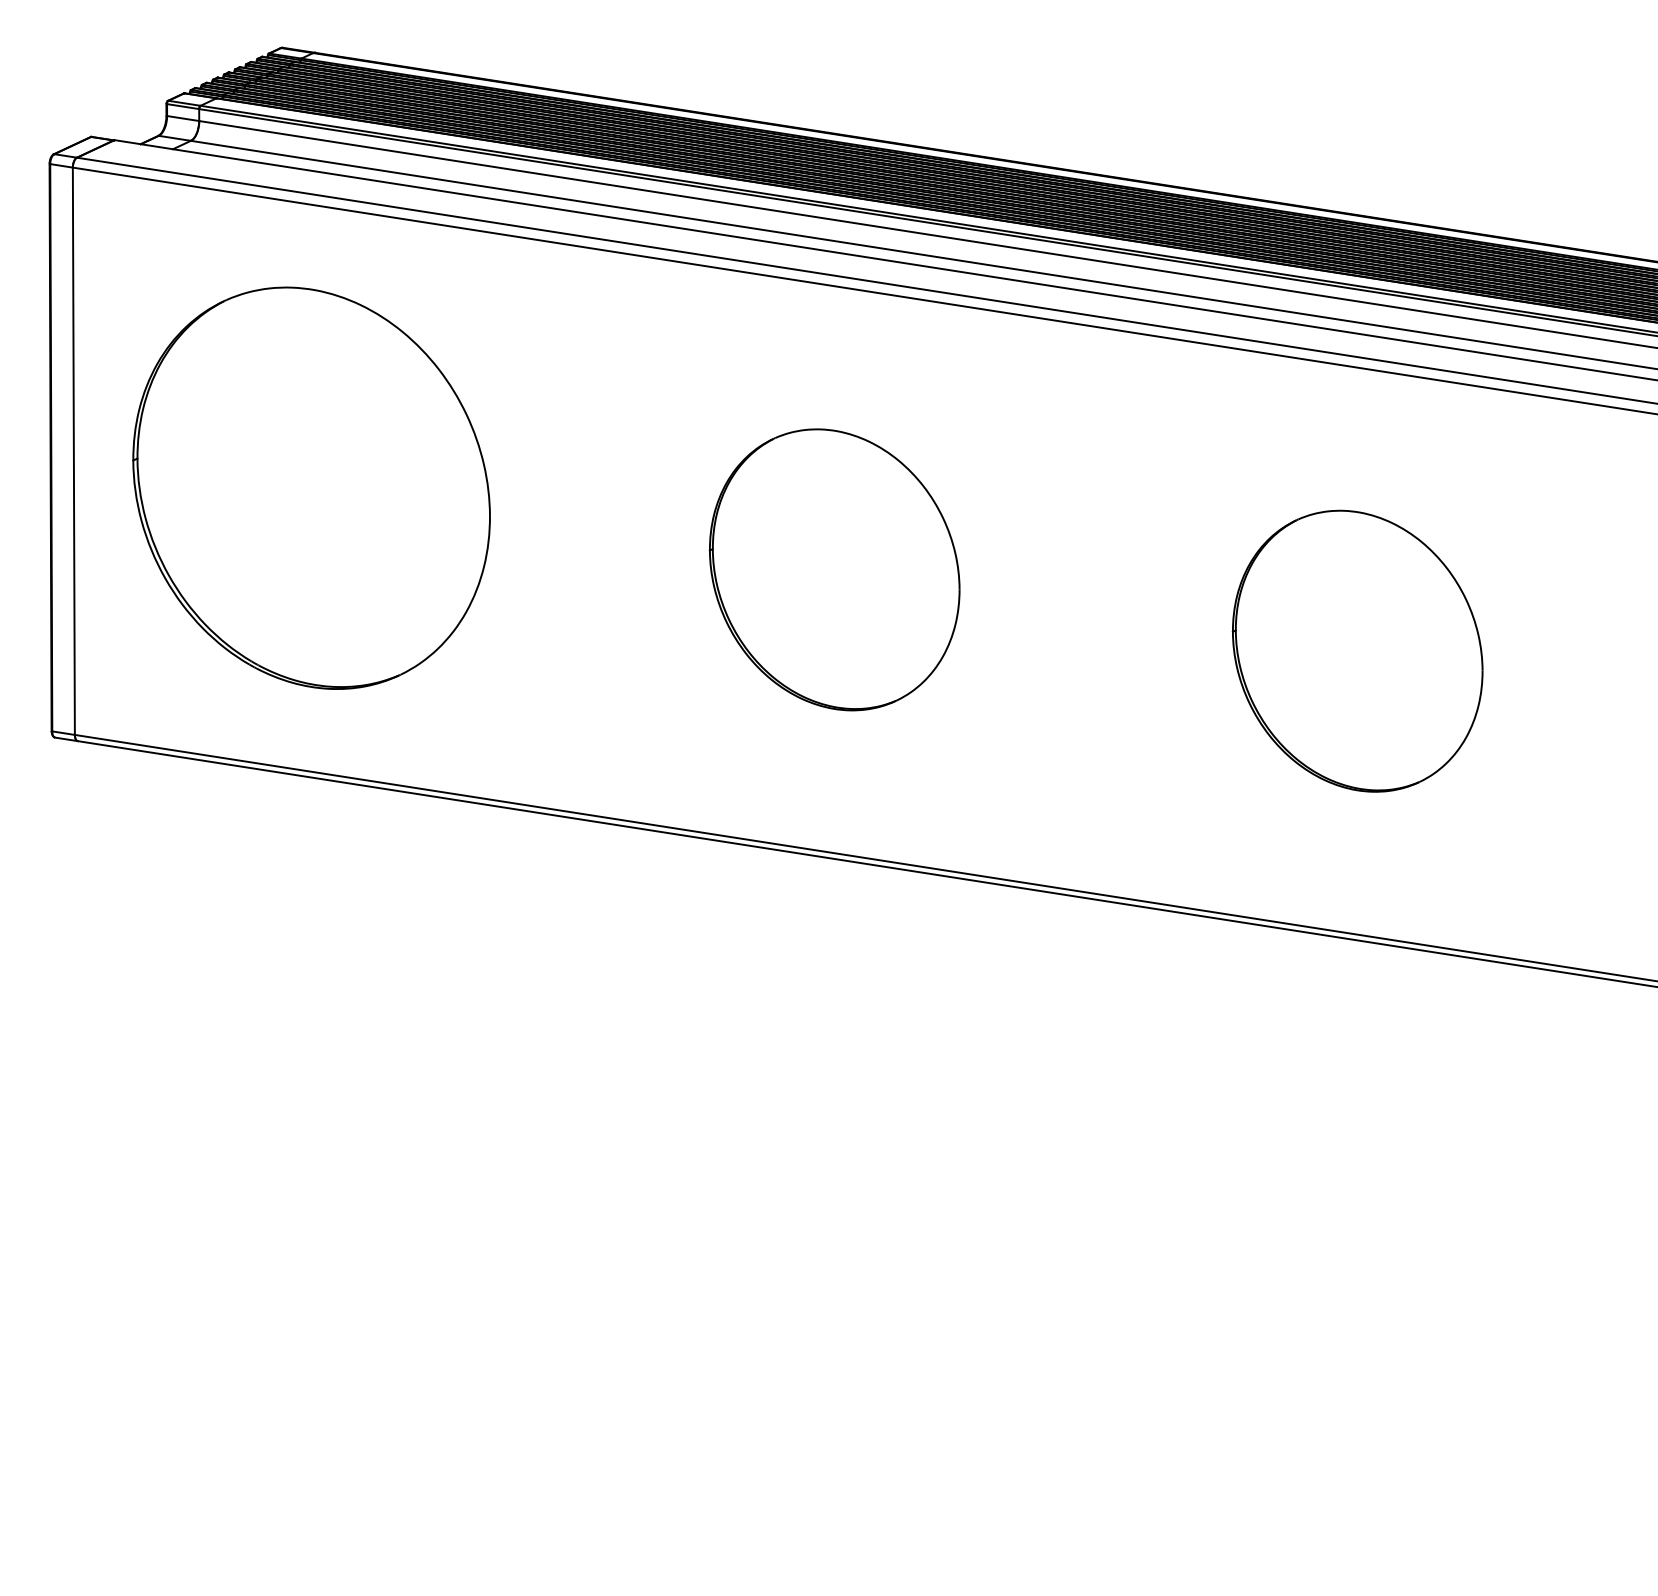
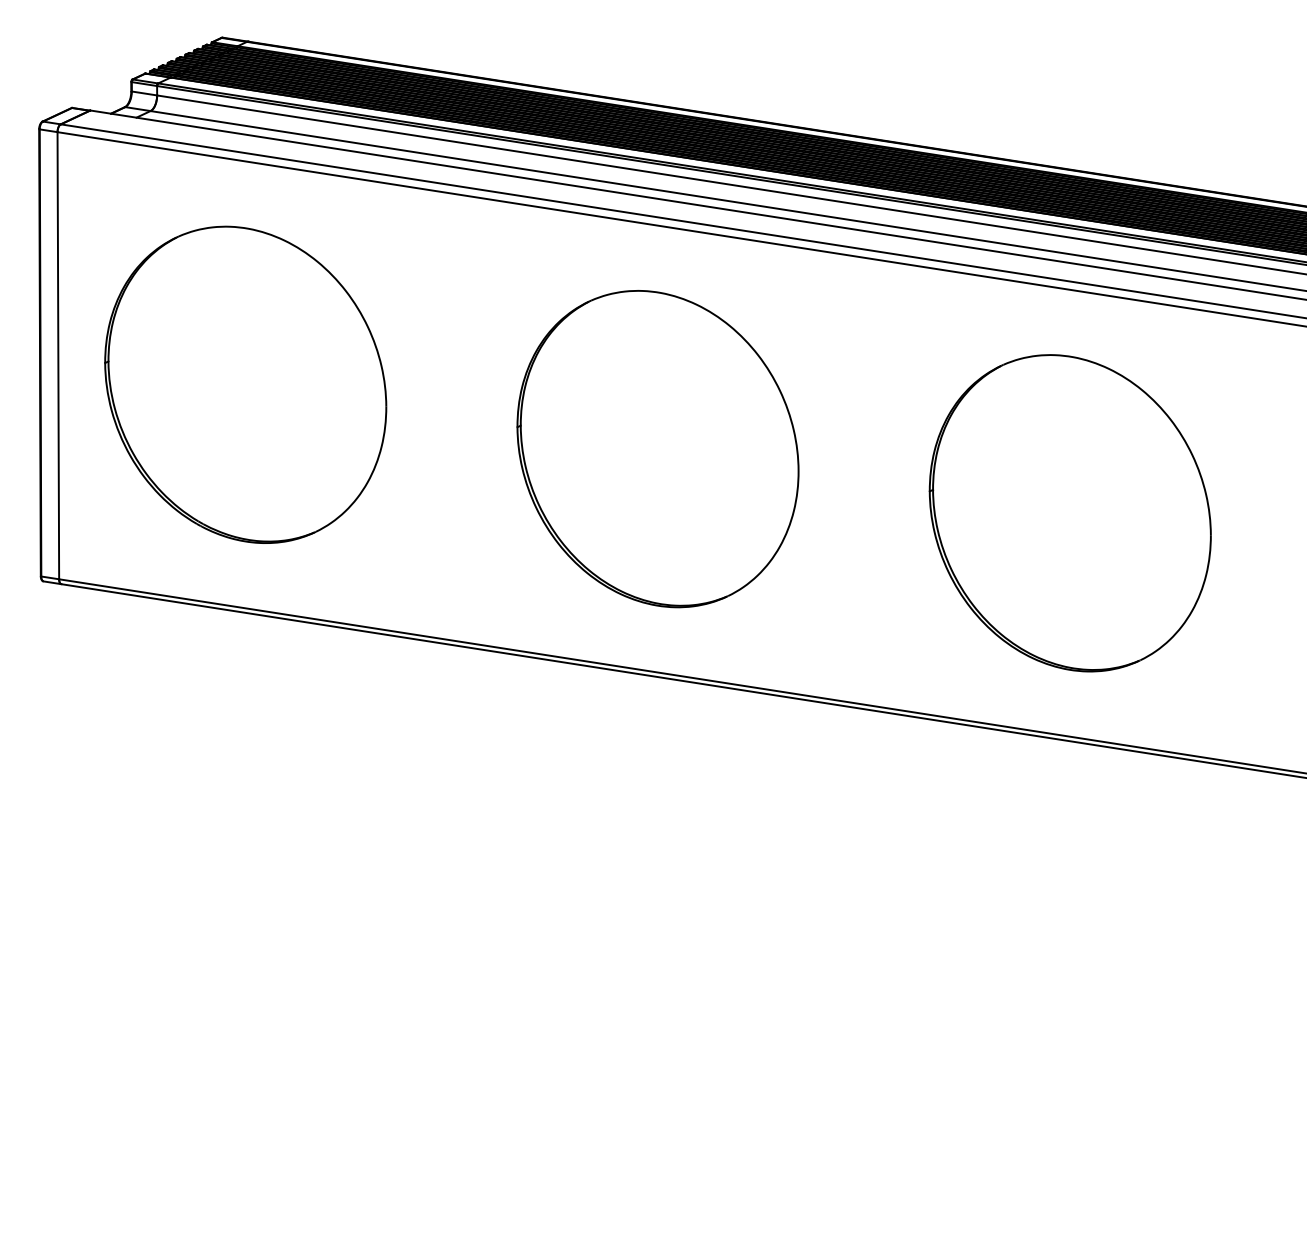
part: (834, 570) -> (657, 449), size x1.43
part: (1356, 651) -> (1069, 513), size x1.43

